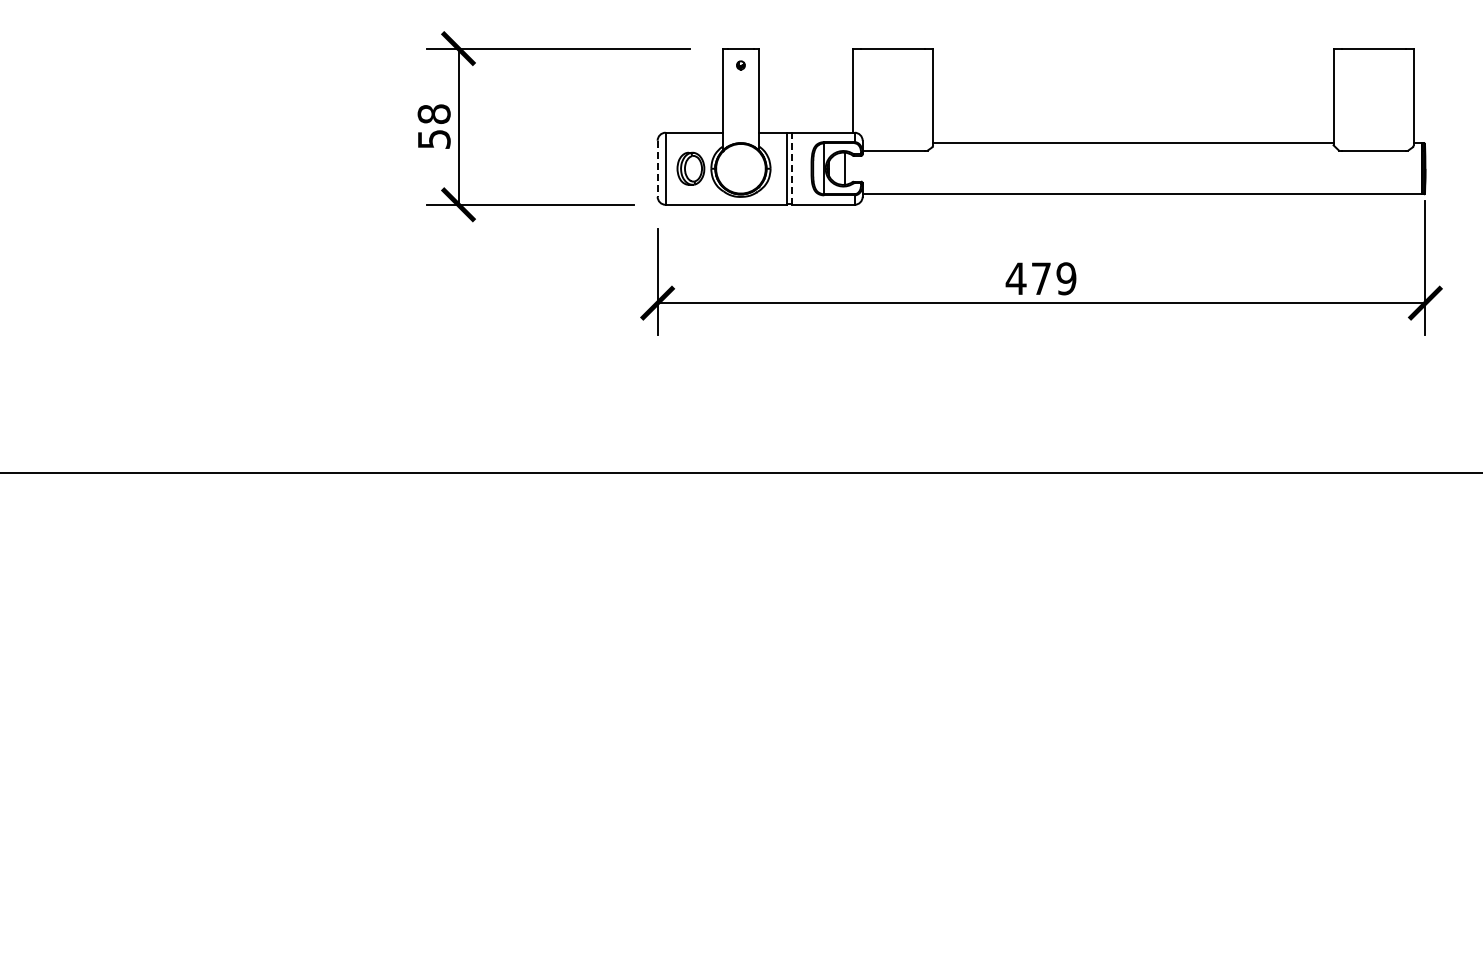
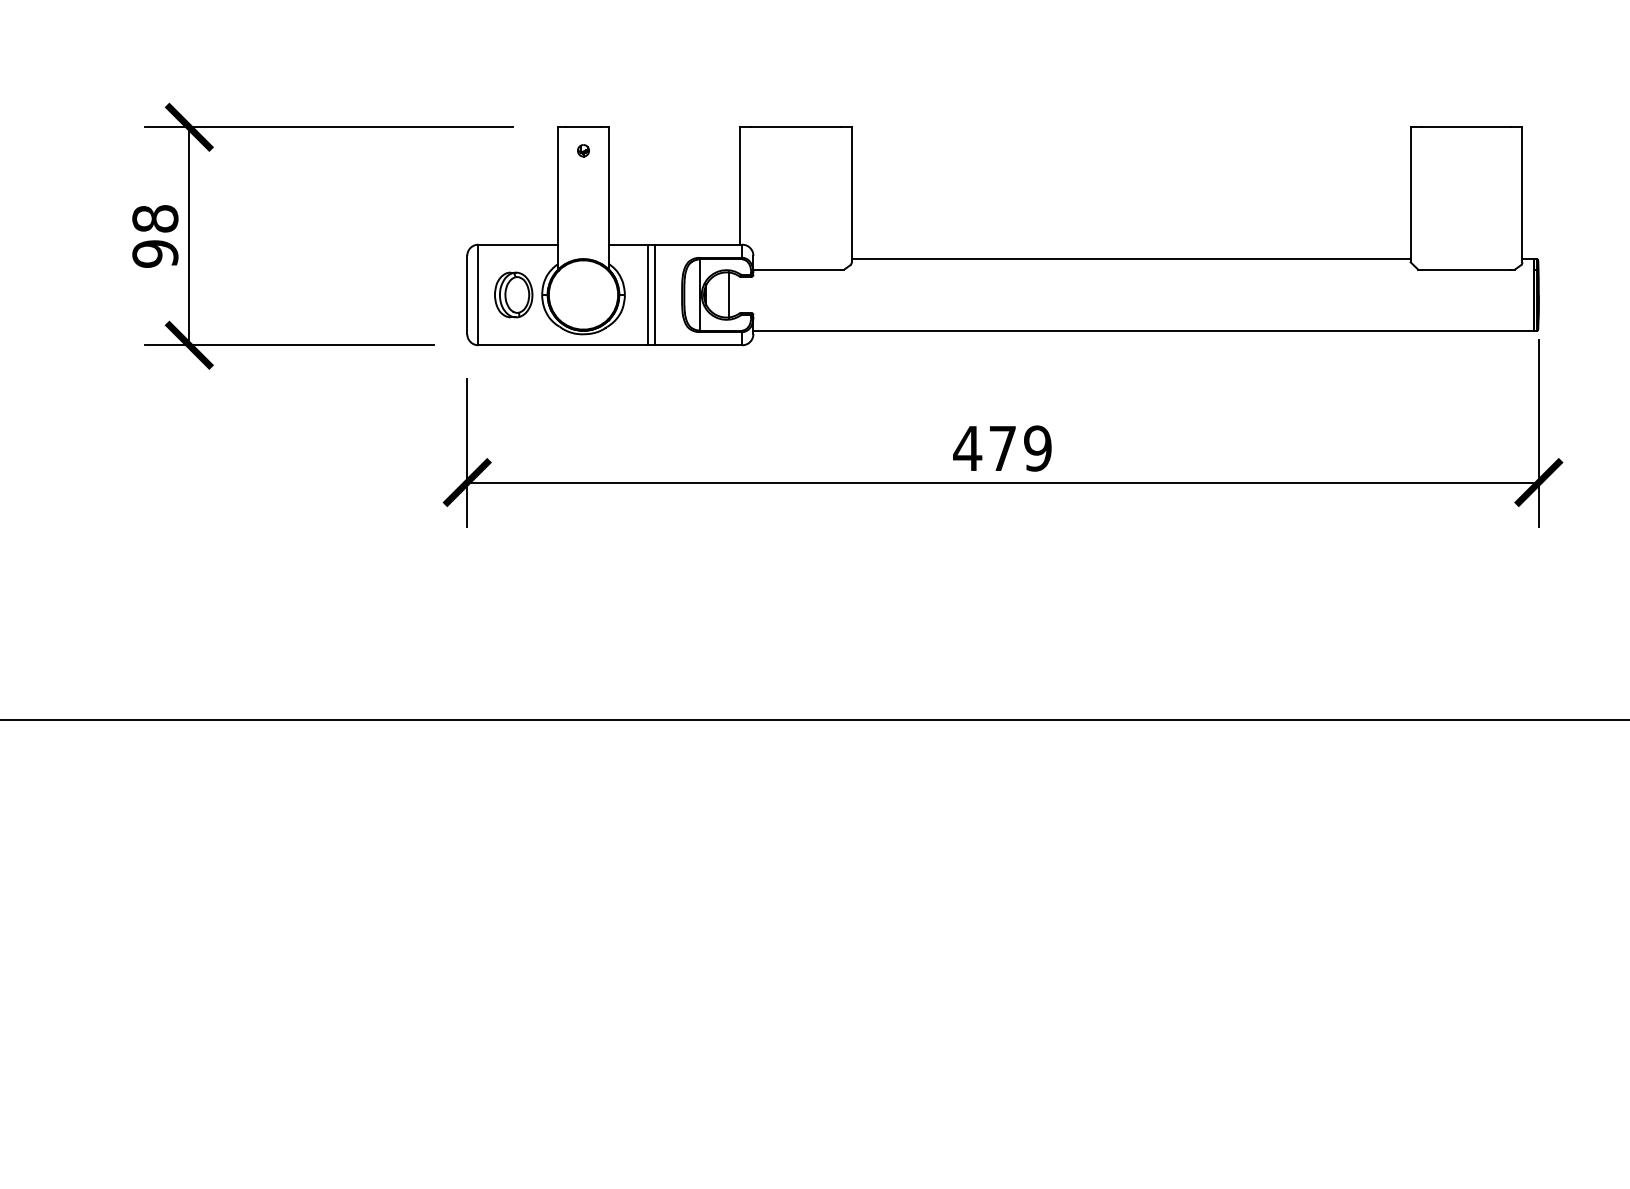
text: (433, 139) -> (154, 254), 58 -> 98
line: (792, 168) -> (655, 294), dashed -> solid
line: (657, 169) -> (467, 296), dashed -> solid

